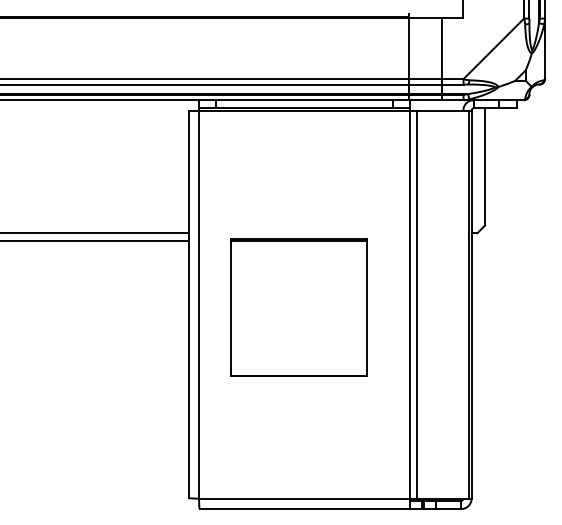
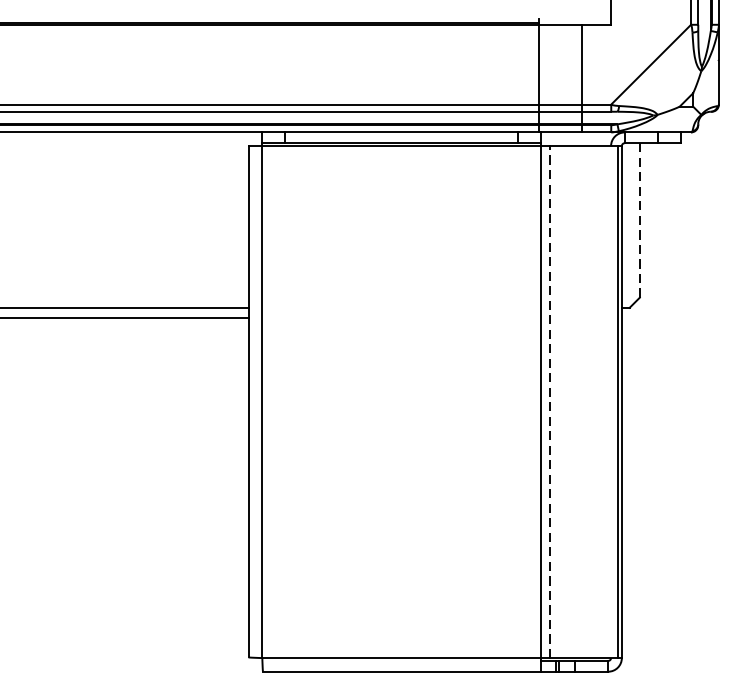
line: (485, 166) -> (640, 219), solid -> dashed
line: (417, 304) -> (550, 401), solid -> dashed
part: (298, 307) -> (393, 405), removed

